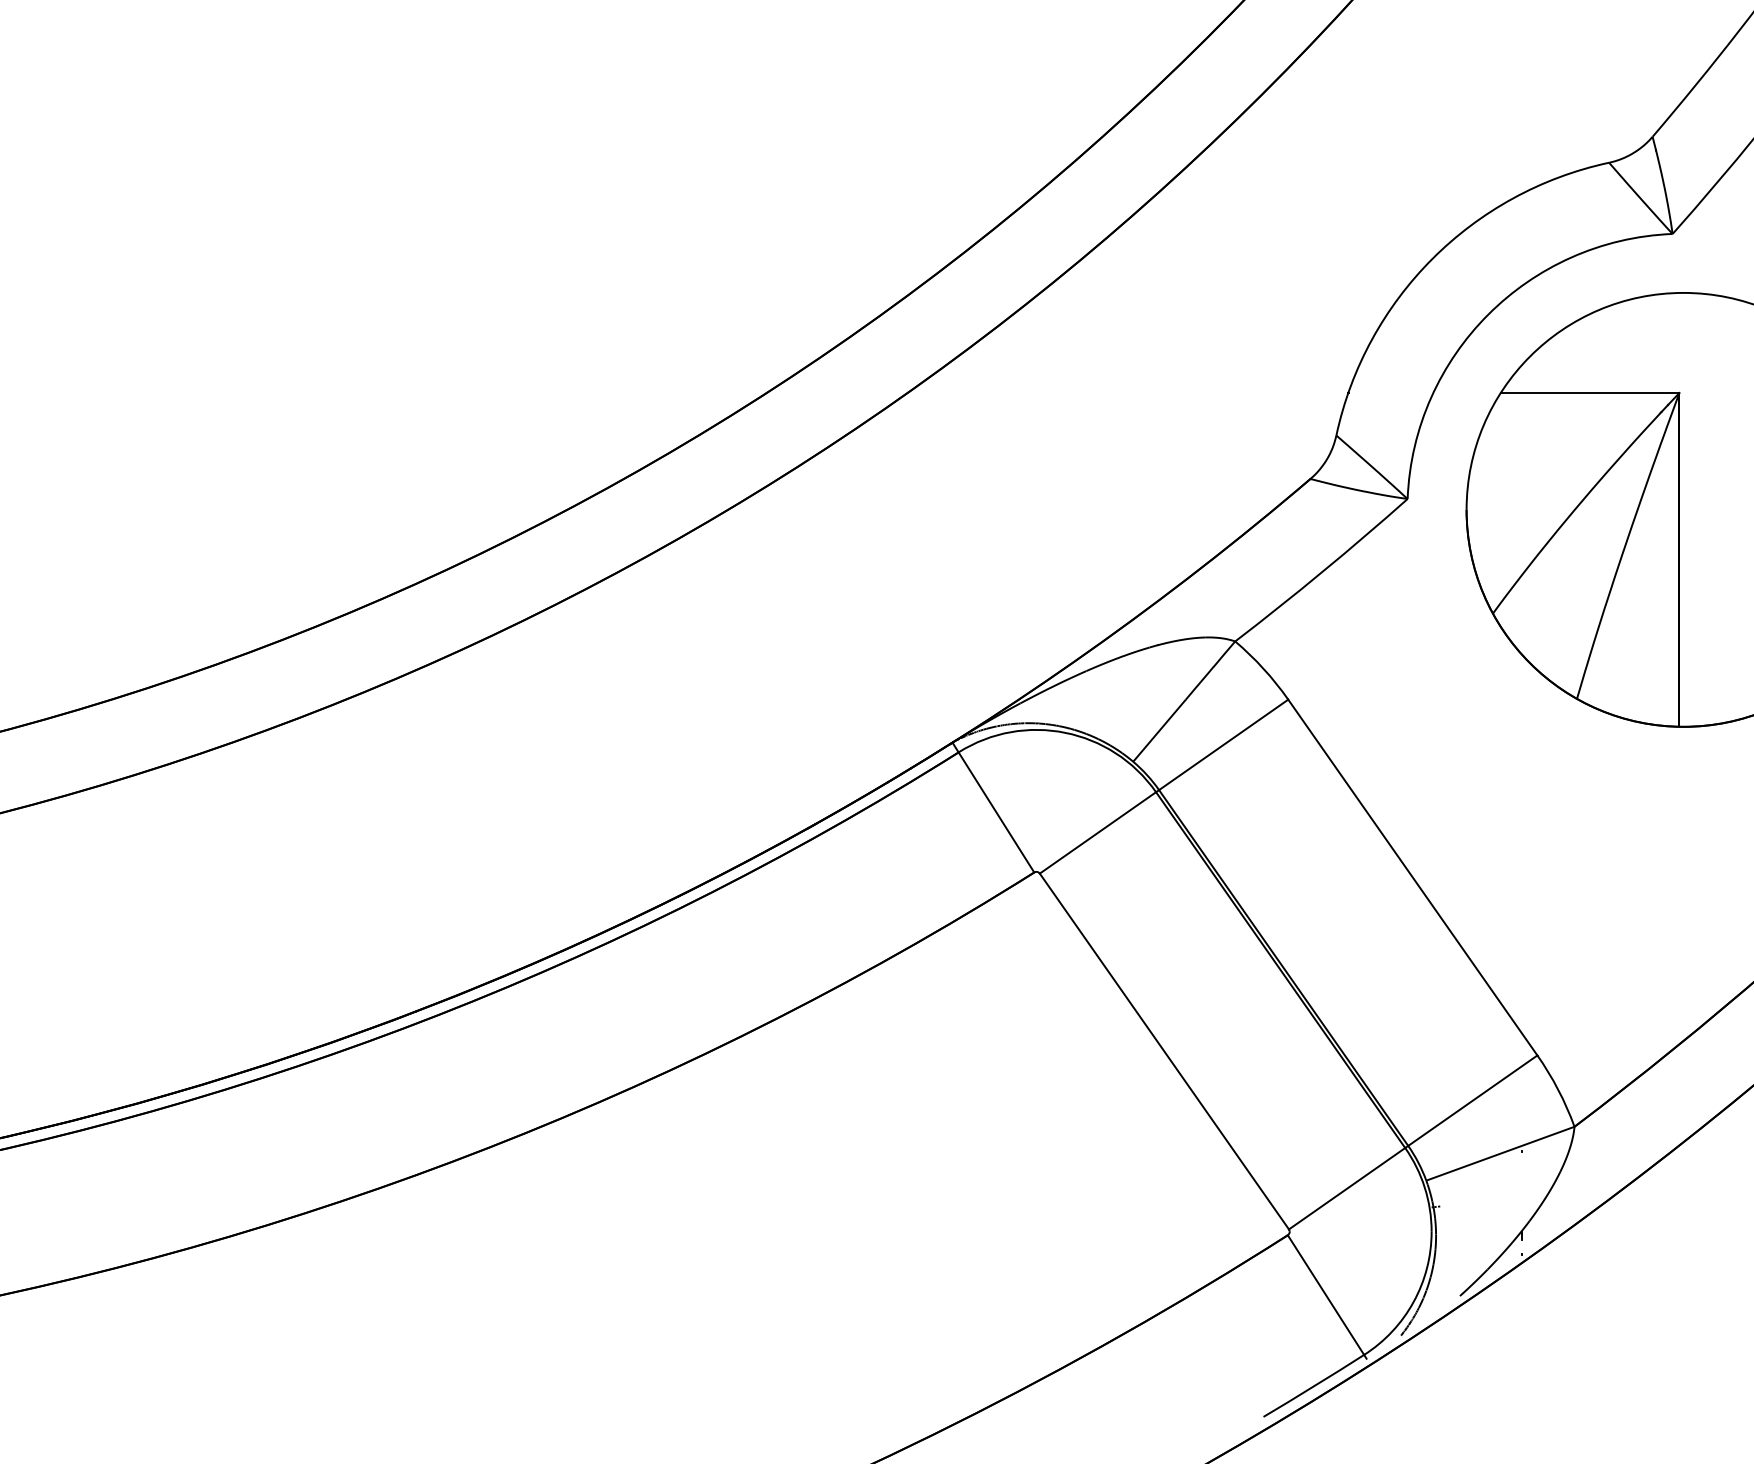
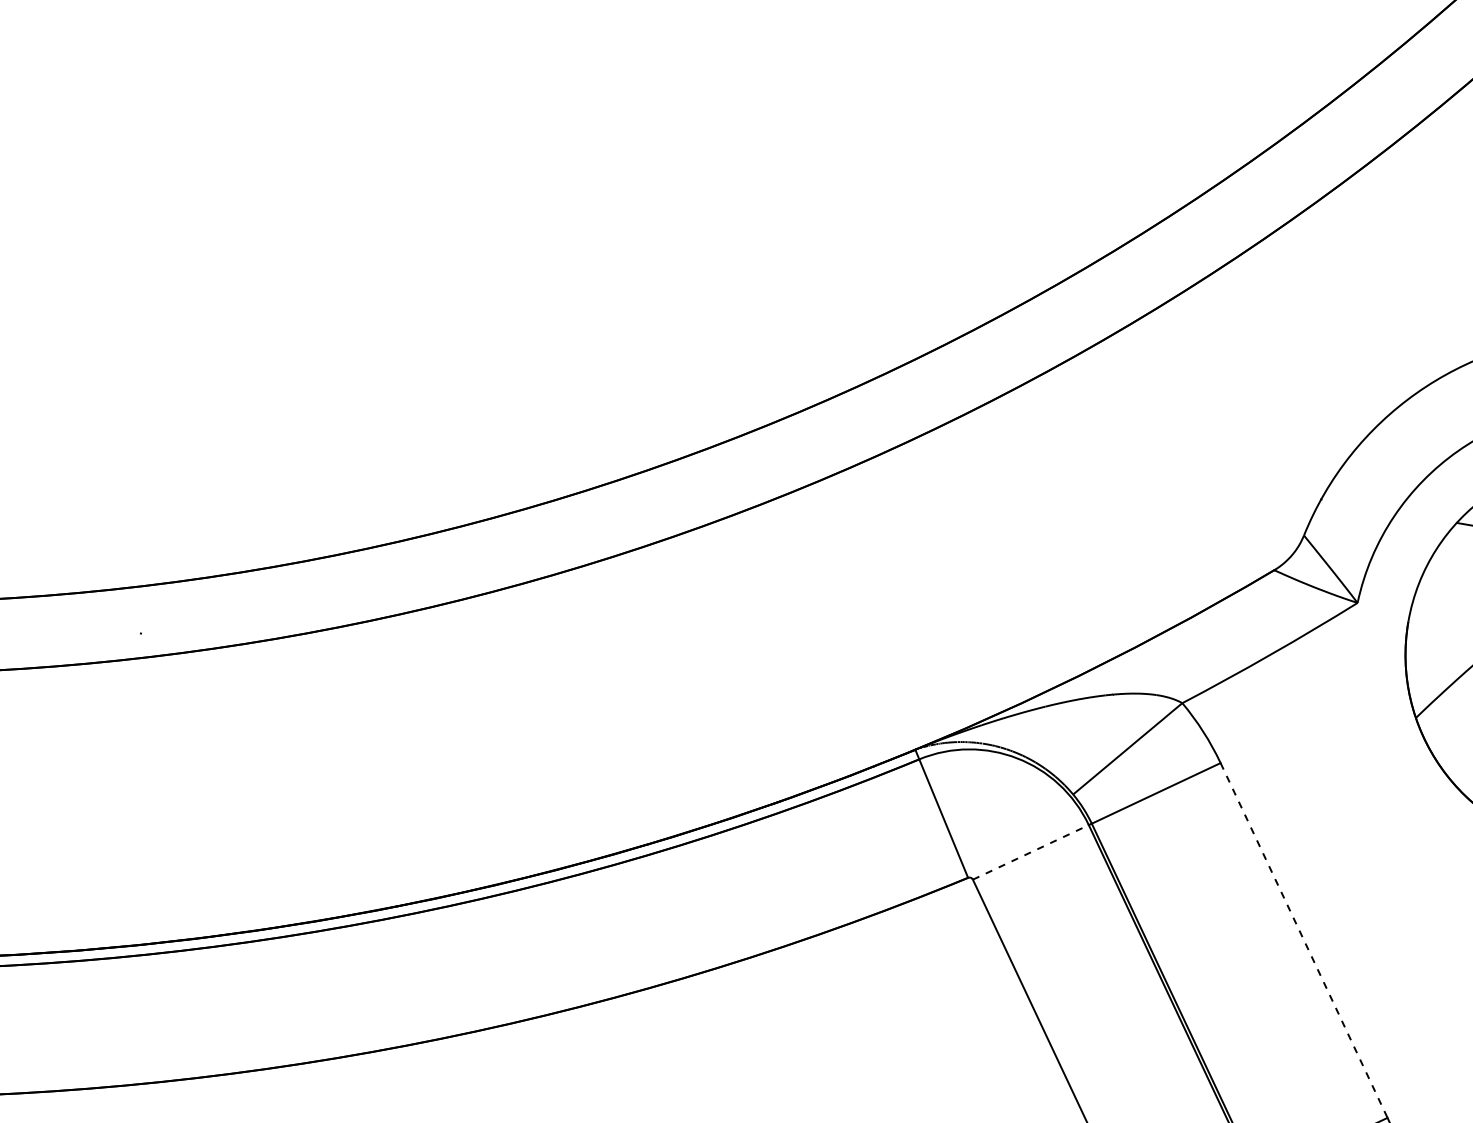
line: (1097, 832) -> (1030, 851), solid -> dashed
line: (1413, 877) -> (1304, 940), solid -> dashed

